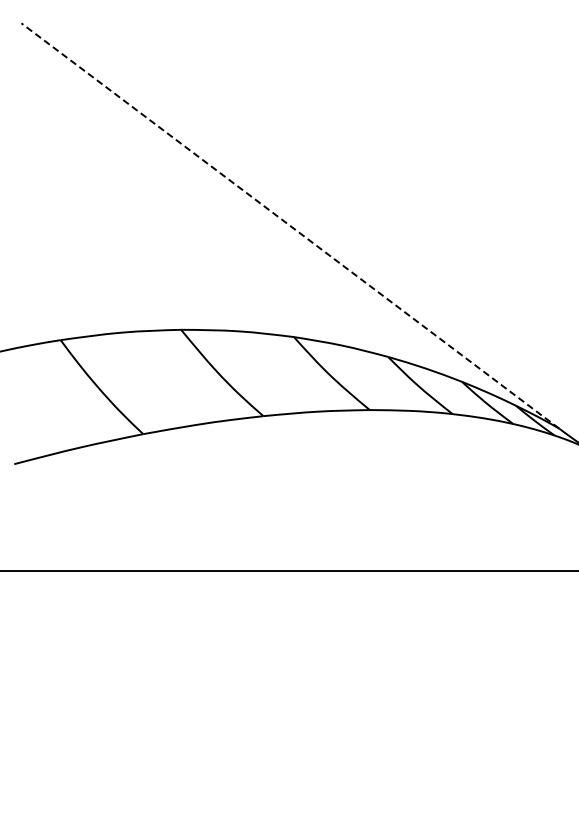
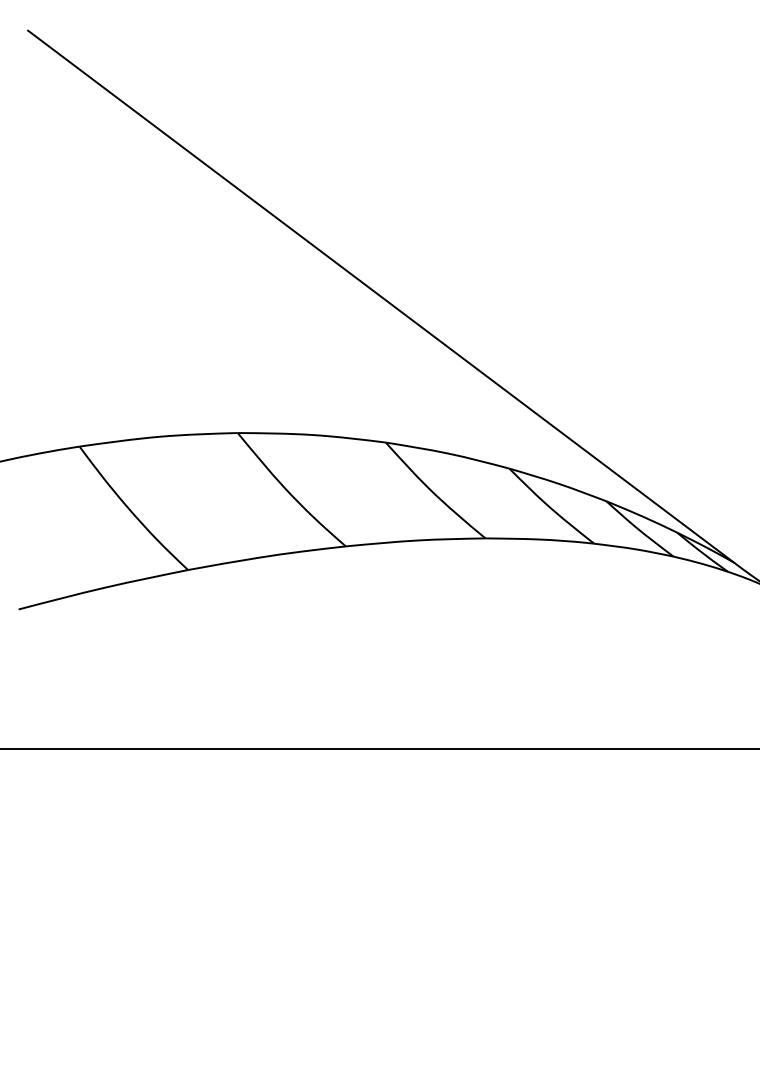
line: (290, 225) -> (381, 296), dashed -> solid

